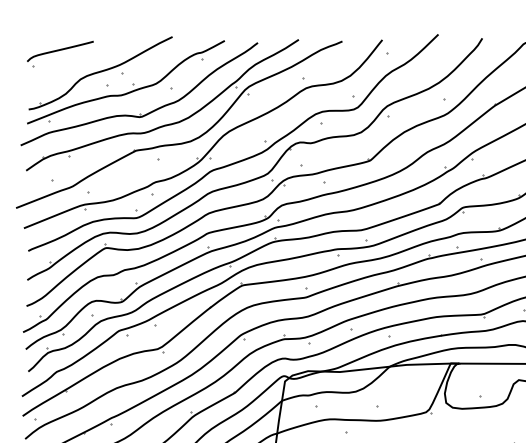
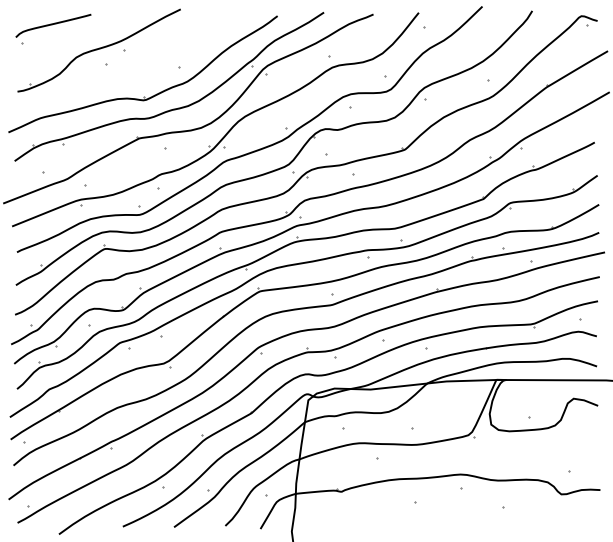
part: (132, 84) -> (135, 63), removed

